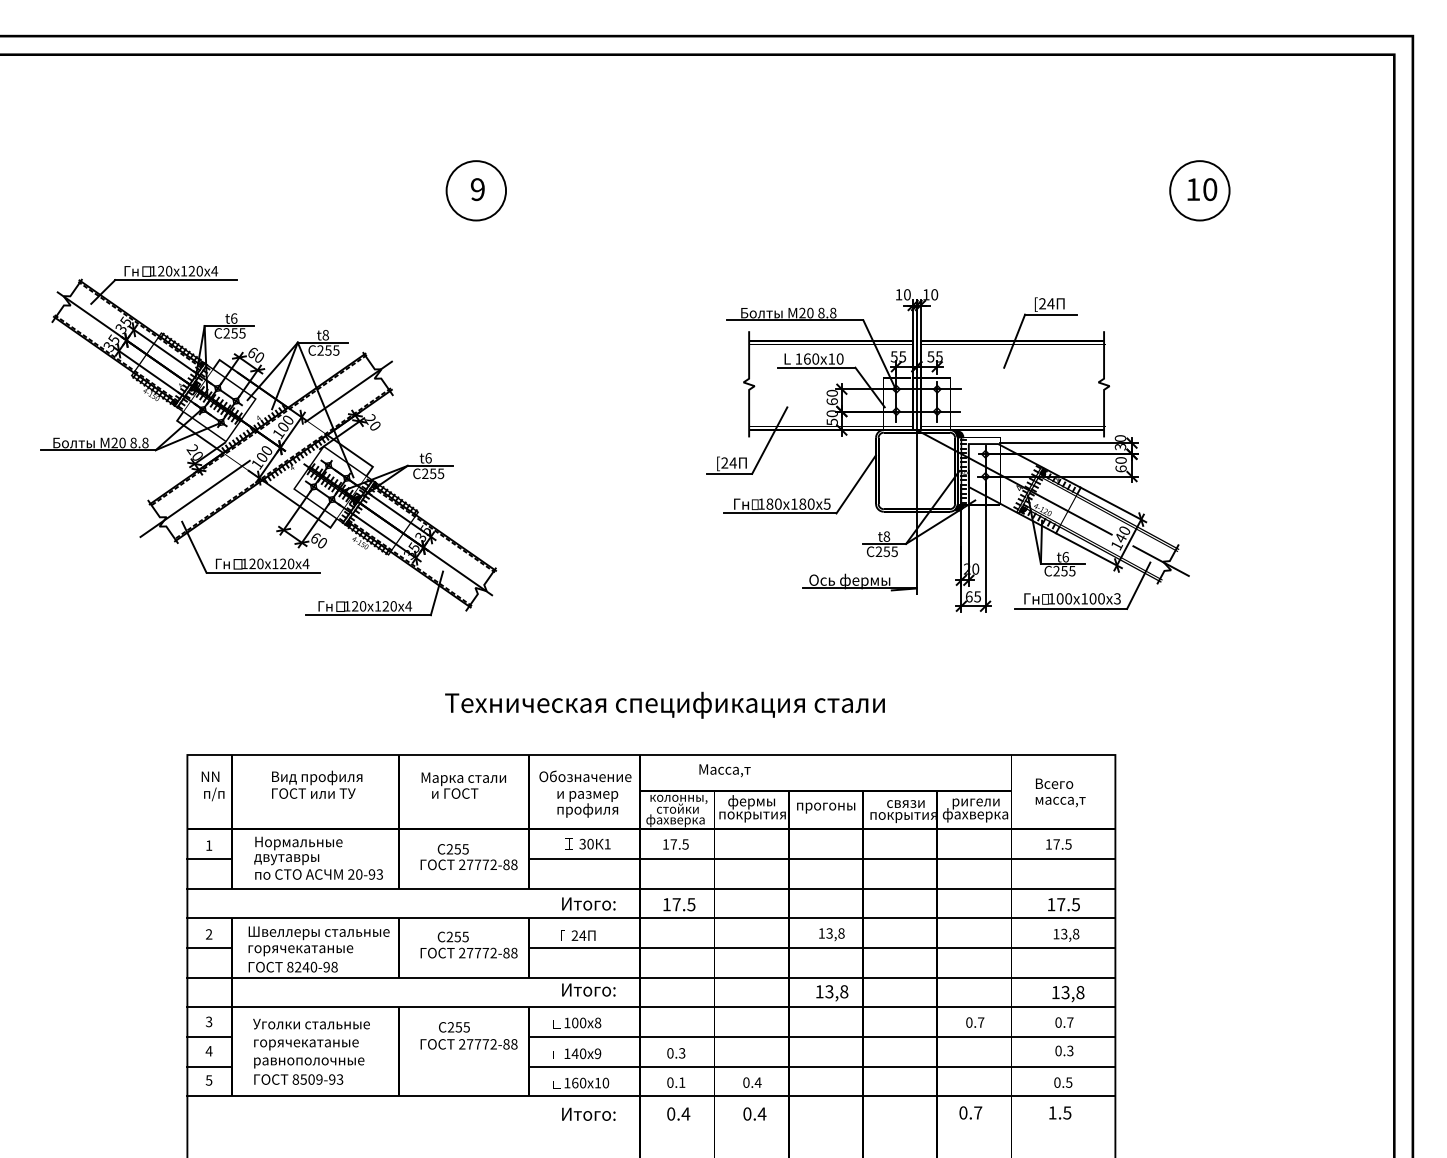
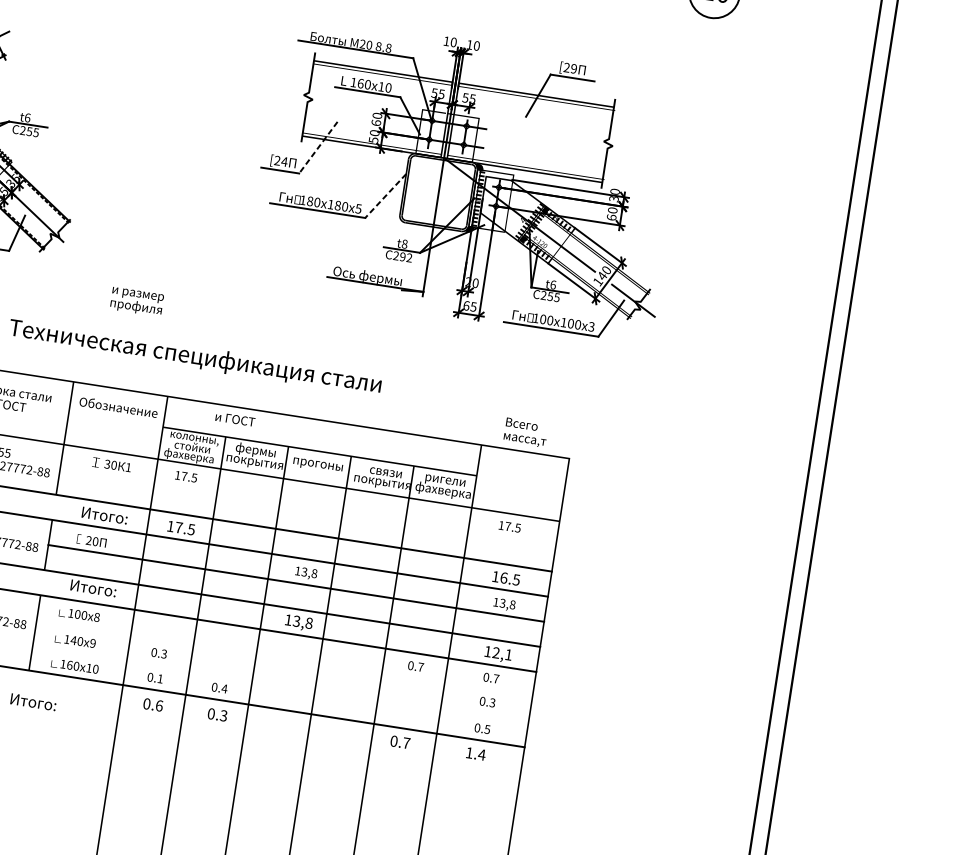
text: (1050, 303) -> (573, 68), [24 -> [29
line: (769, 440) -> (318, 147), solid -> dashed
line: (855, 484) -> (385, 195), solid -> dashed
text: (890, 551) -> (405, 257), 255 -> 292
text: (724, 770) -> (236, 420), Масса,т -> и ГОСТ
text: (1060, 792) -> (525, 432), moved
text: (587, 804) -> (136, 302), moved
line: (821, 858) -> (307, 507), removed
text: (1061, 904) -> (504, 577), 17.5 -> 16.5
text: (582, 935) -> (95, 541), 24 -> 20
text: (1072, 992) -> (502, 653), 13,8 -> 12,1
line: (821, 1037) -> (284, 658), removed
line: (821, 1066) -> (280, 683), removed
text: (1067, 1112) -> (482, 754), 1.5 -> 1.4
text: (588, 1113) -> (33, 701), moved
text: (685, 1113) -> (159, 705), 0.4 -> 0.6
text: (761, 1113) -> (223, 715), 0.4 -> 0.3

